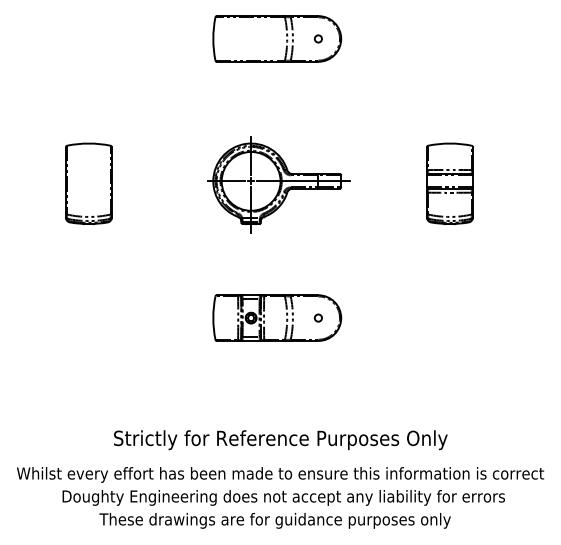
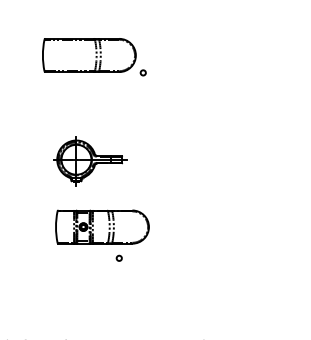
circle: (318, 38) -> (143, 72), moved
part: (449, 183) -> (214, 160), removed
part: (278, 184) -> (90, 161), size x0.7
part: (277, 317) -> (102, 226), moved

